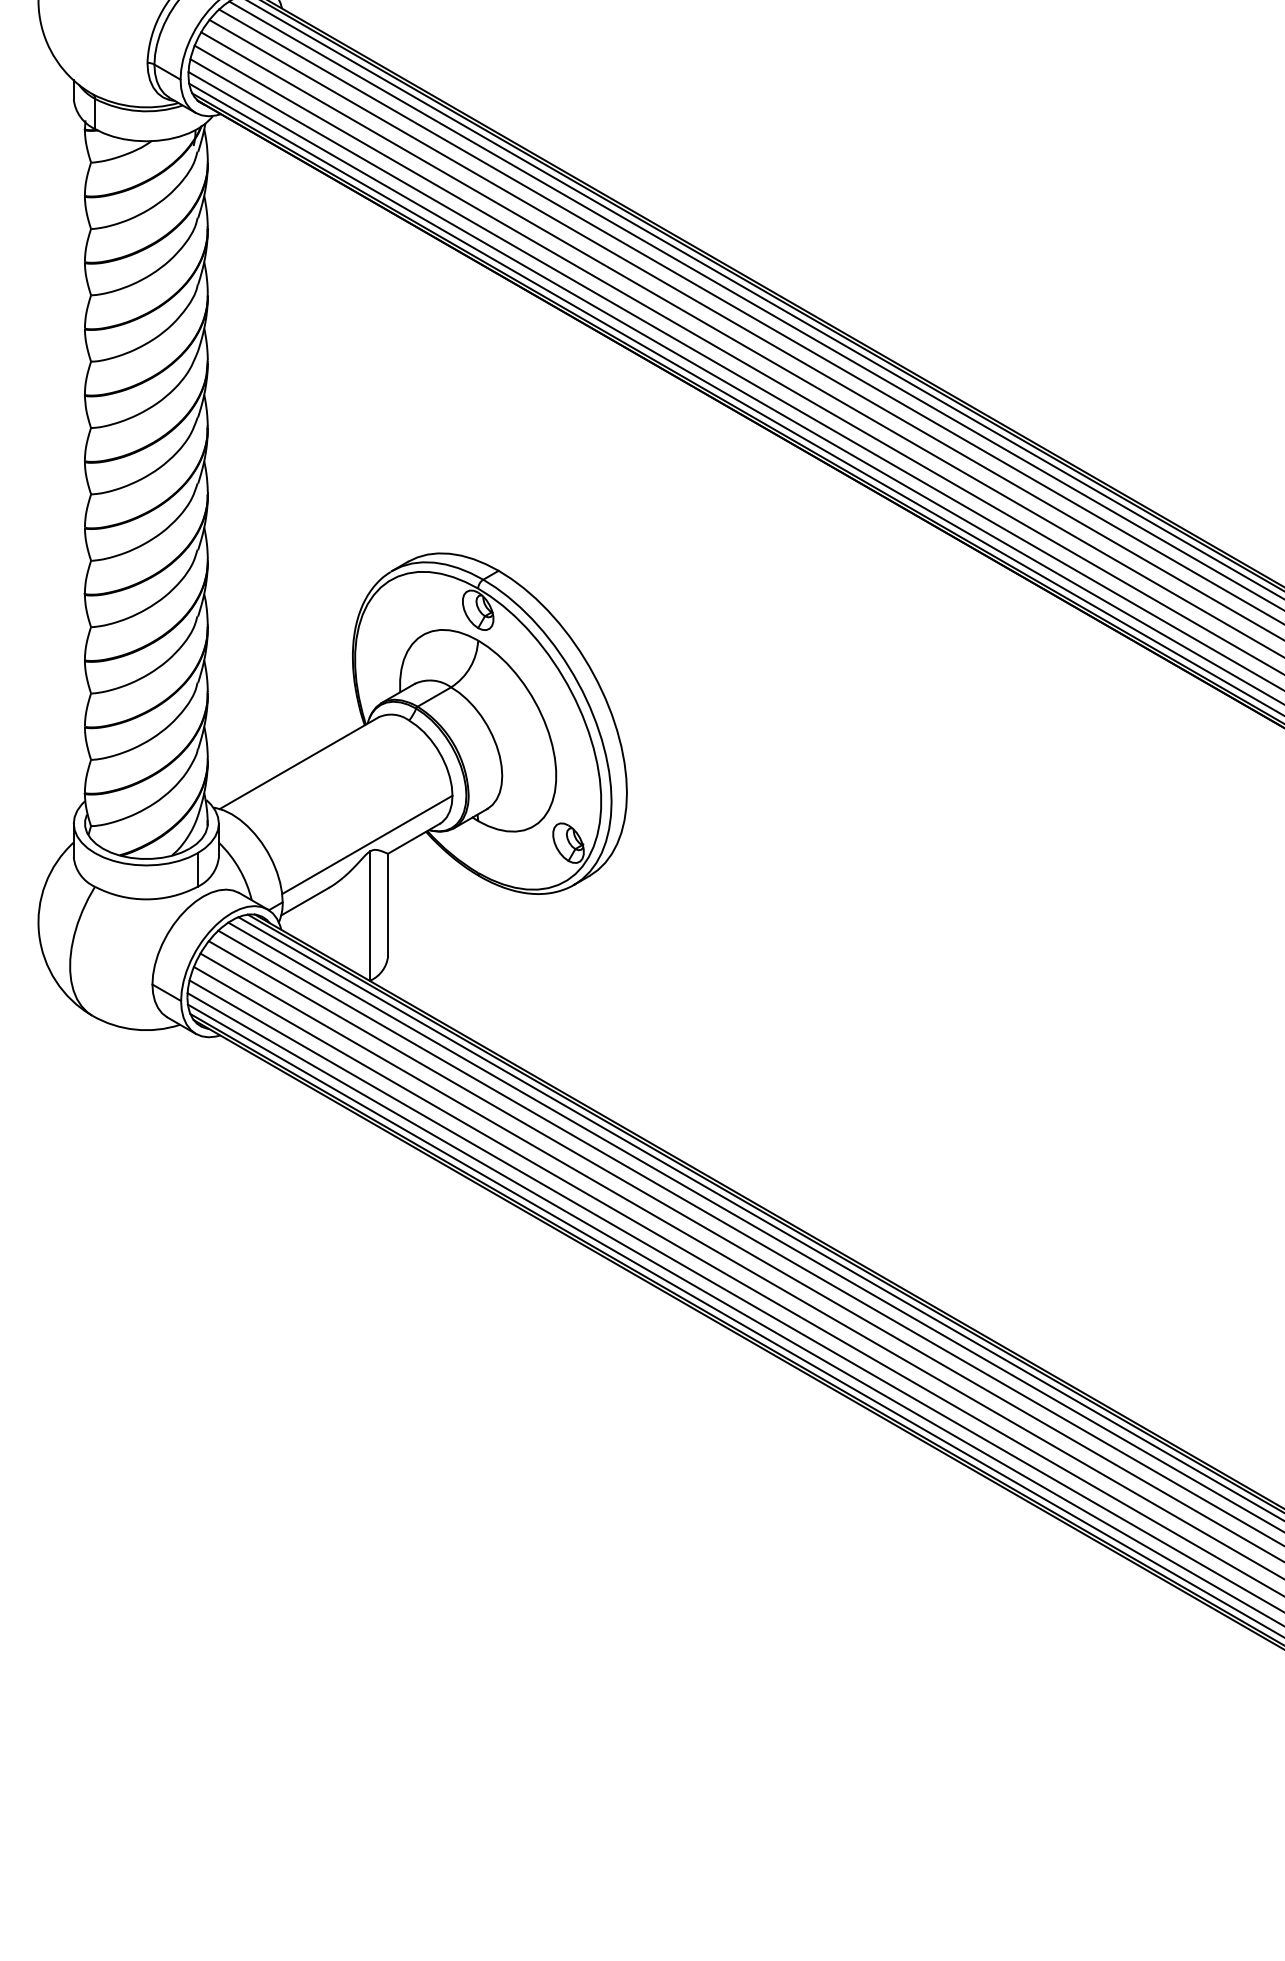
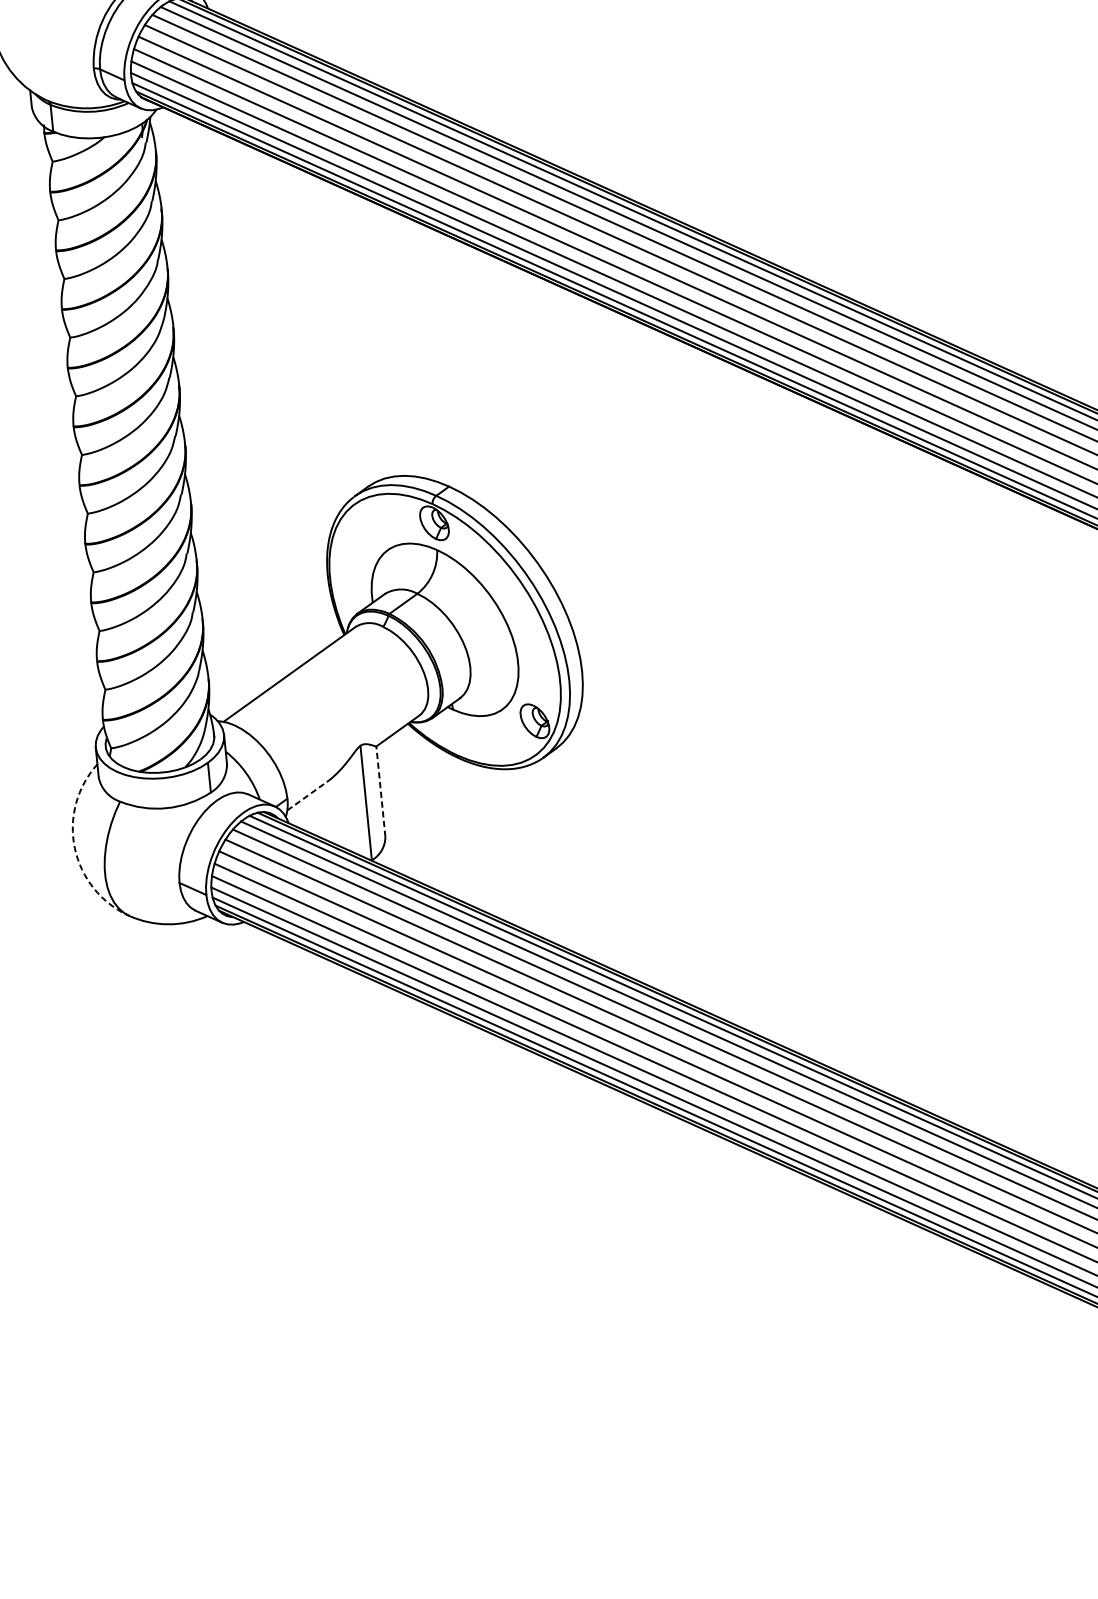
line: (367, 844) -> (357, 740), removed
line: (305, 901) -> (307, 796), solid -> dashed
line: (388, 904) -> (381, 791), solid -> dashed
arc: (39, 933) -> (75, 847), solid -> dashed

